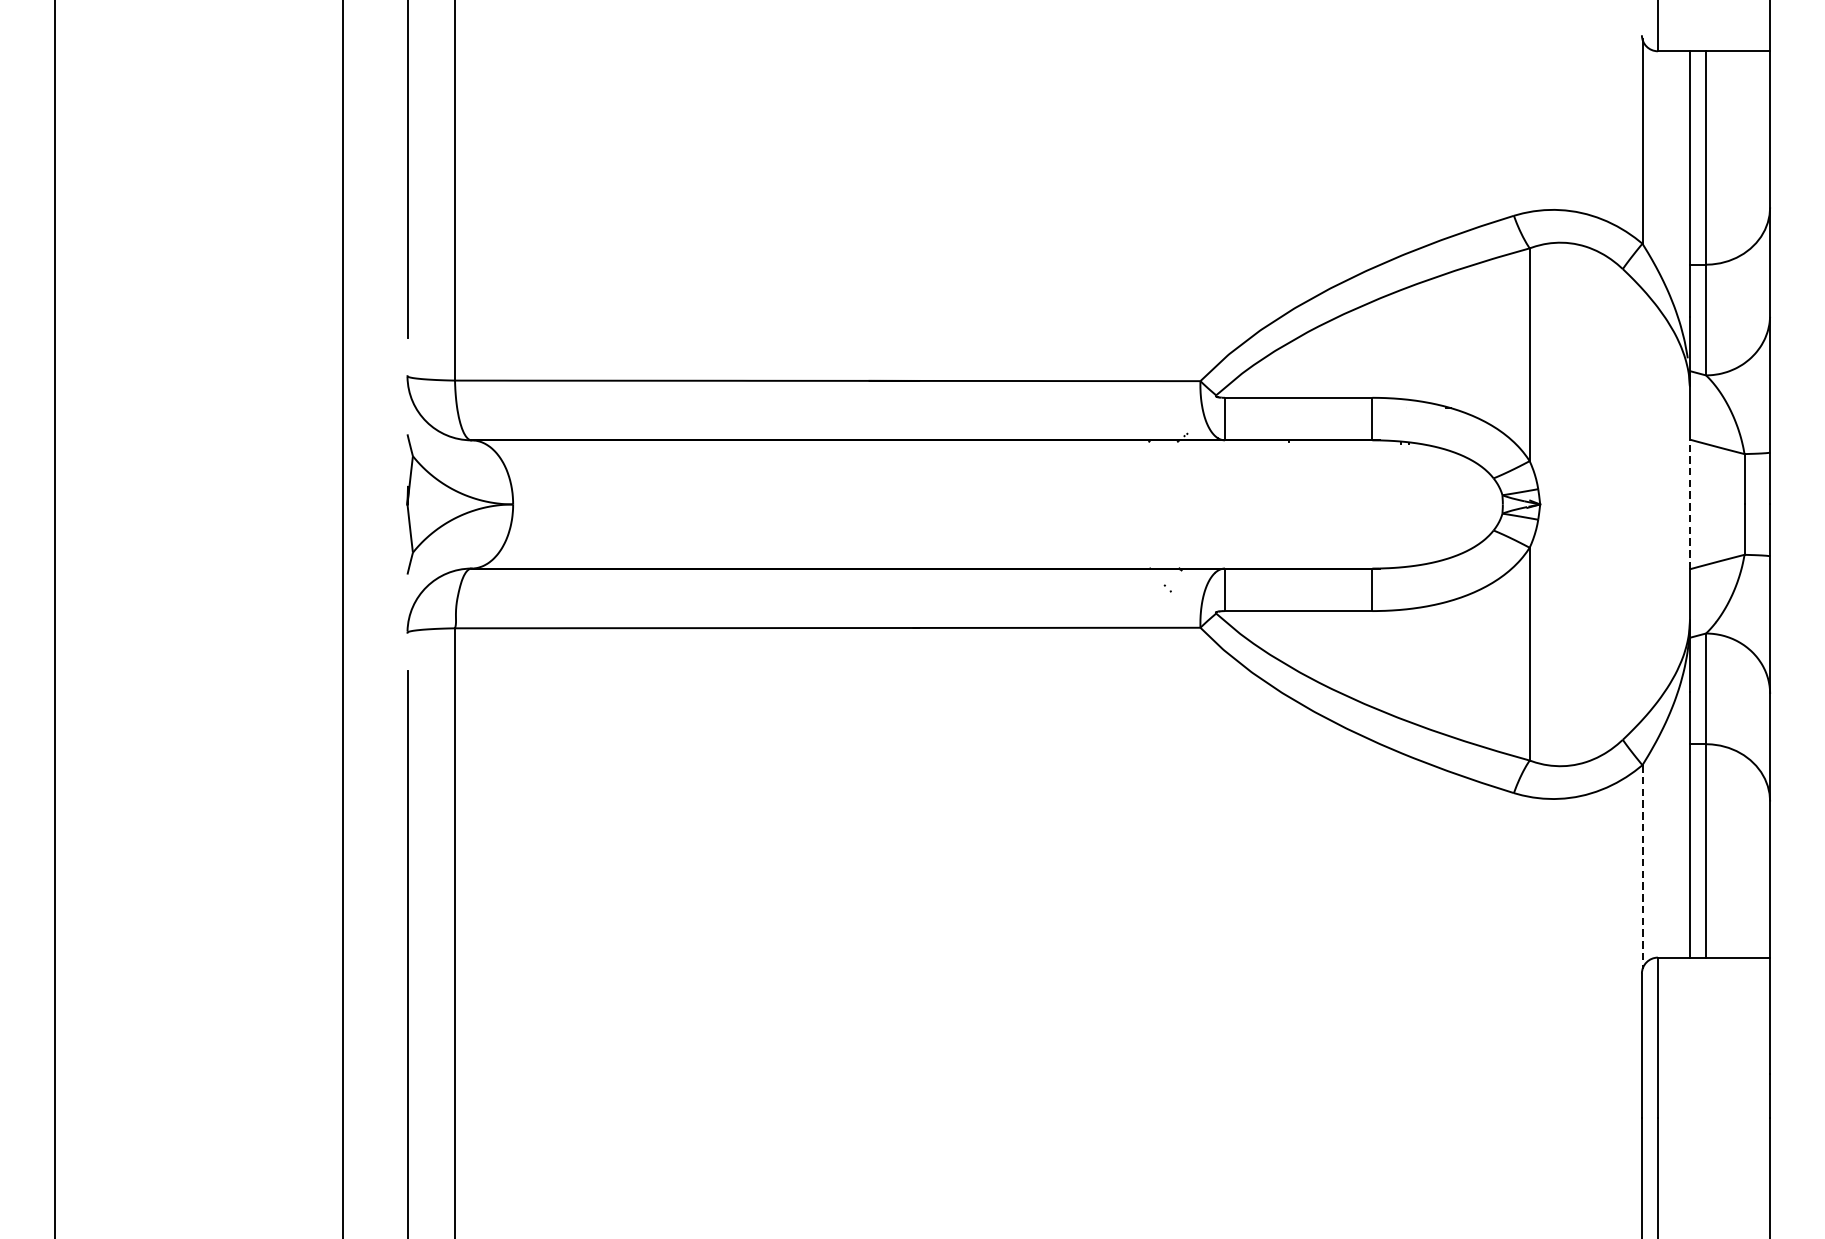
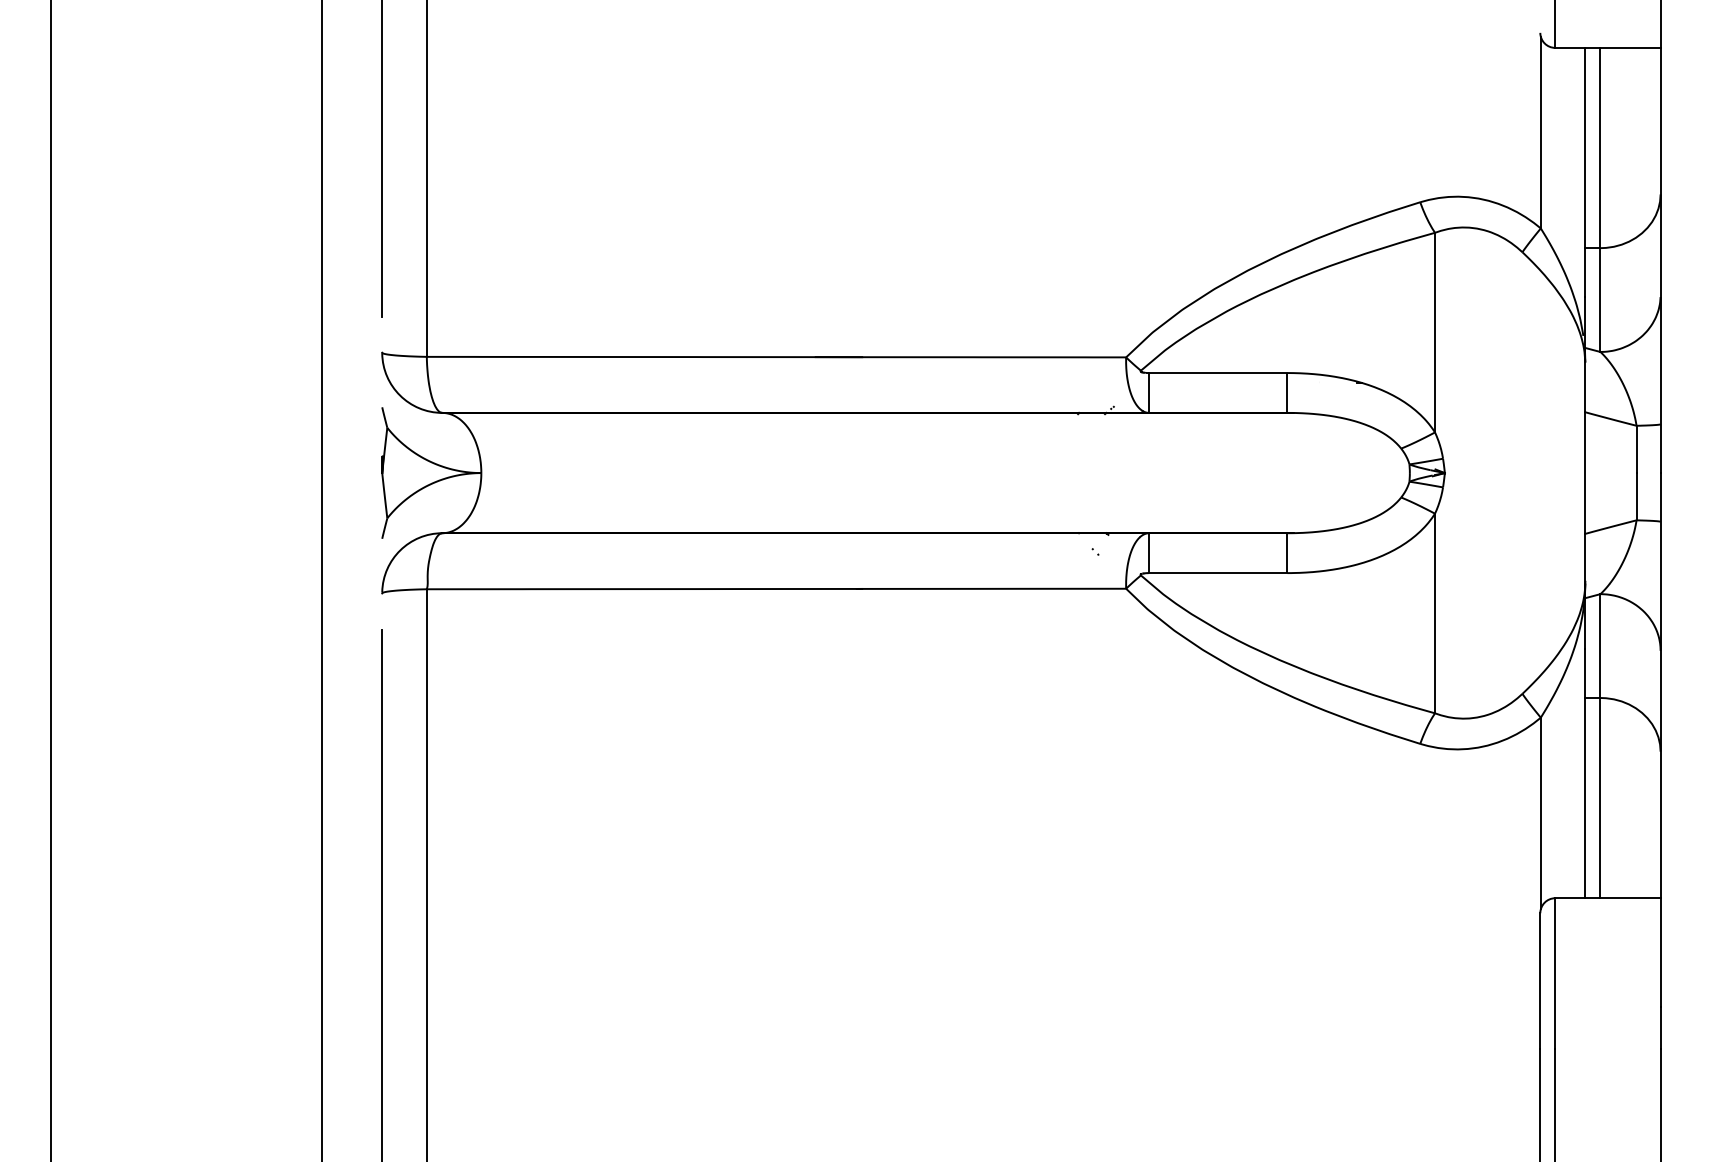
line: (1690, 504) -> (1585, 473), dashed -> solid
line: (1642, 867) -> (1540, 813), dashed -> solid

